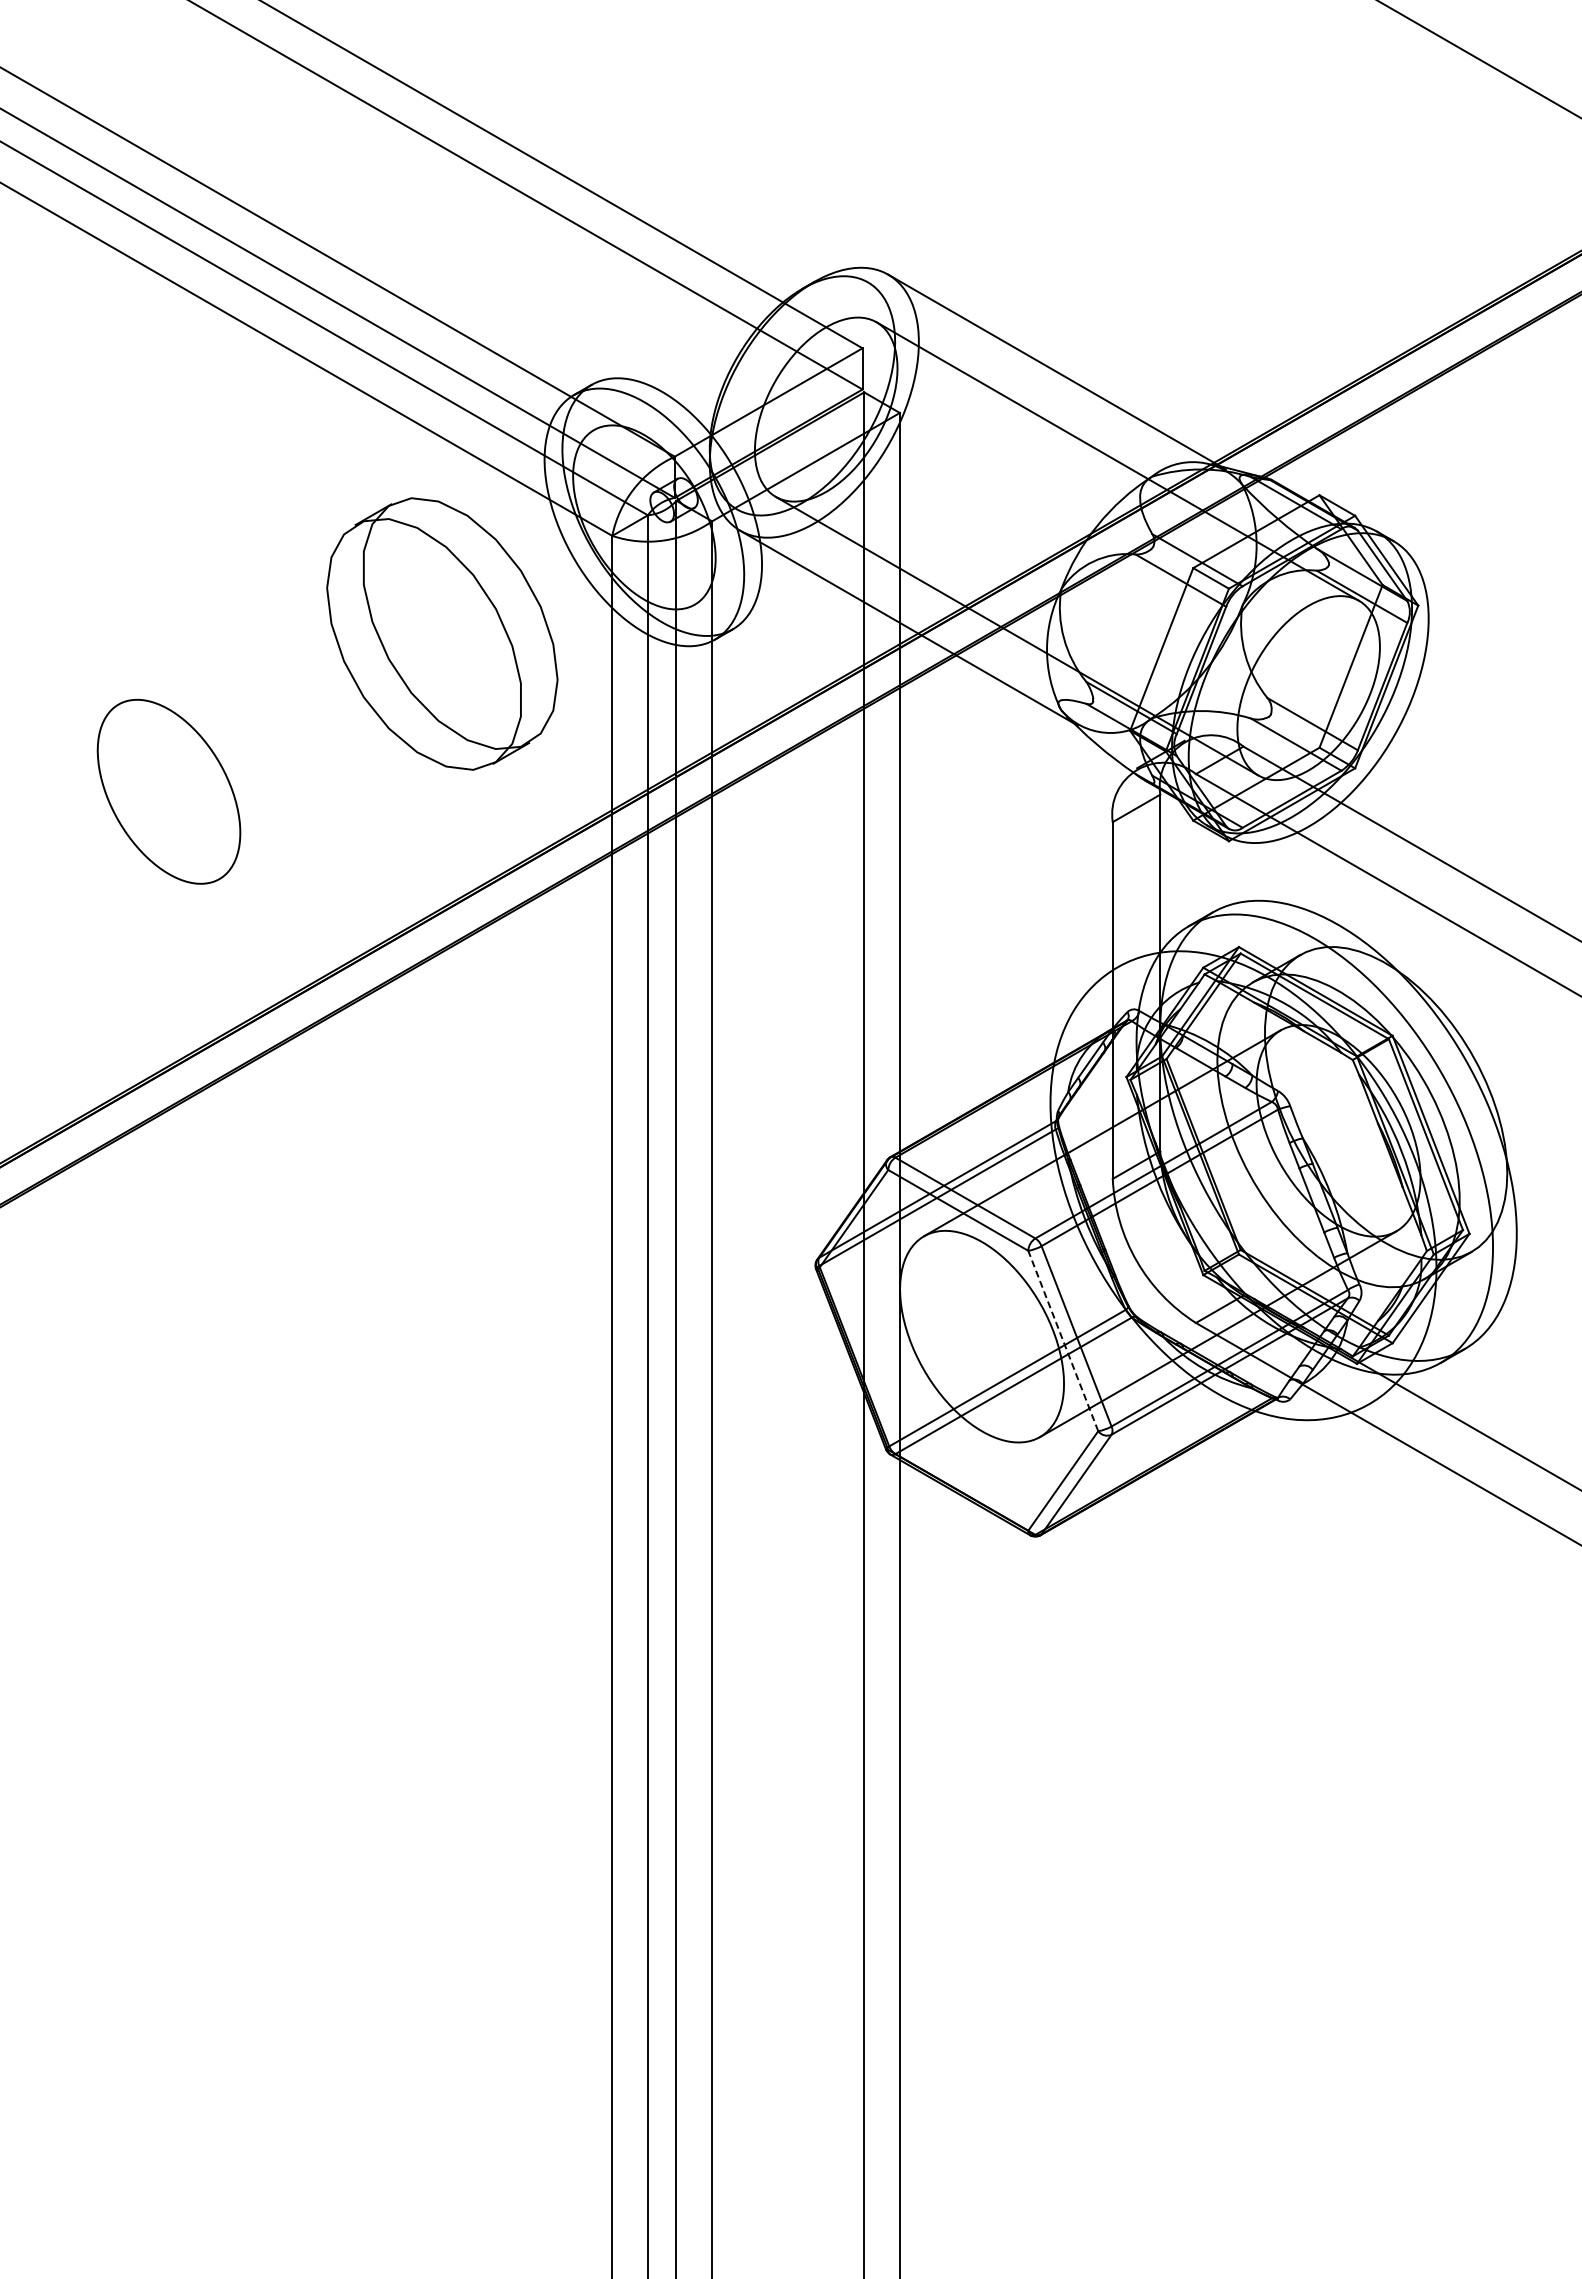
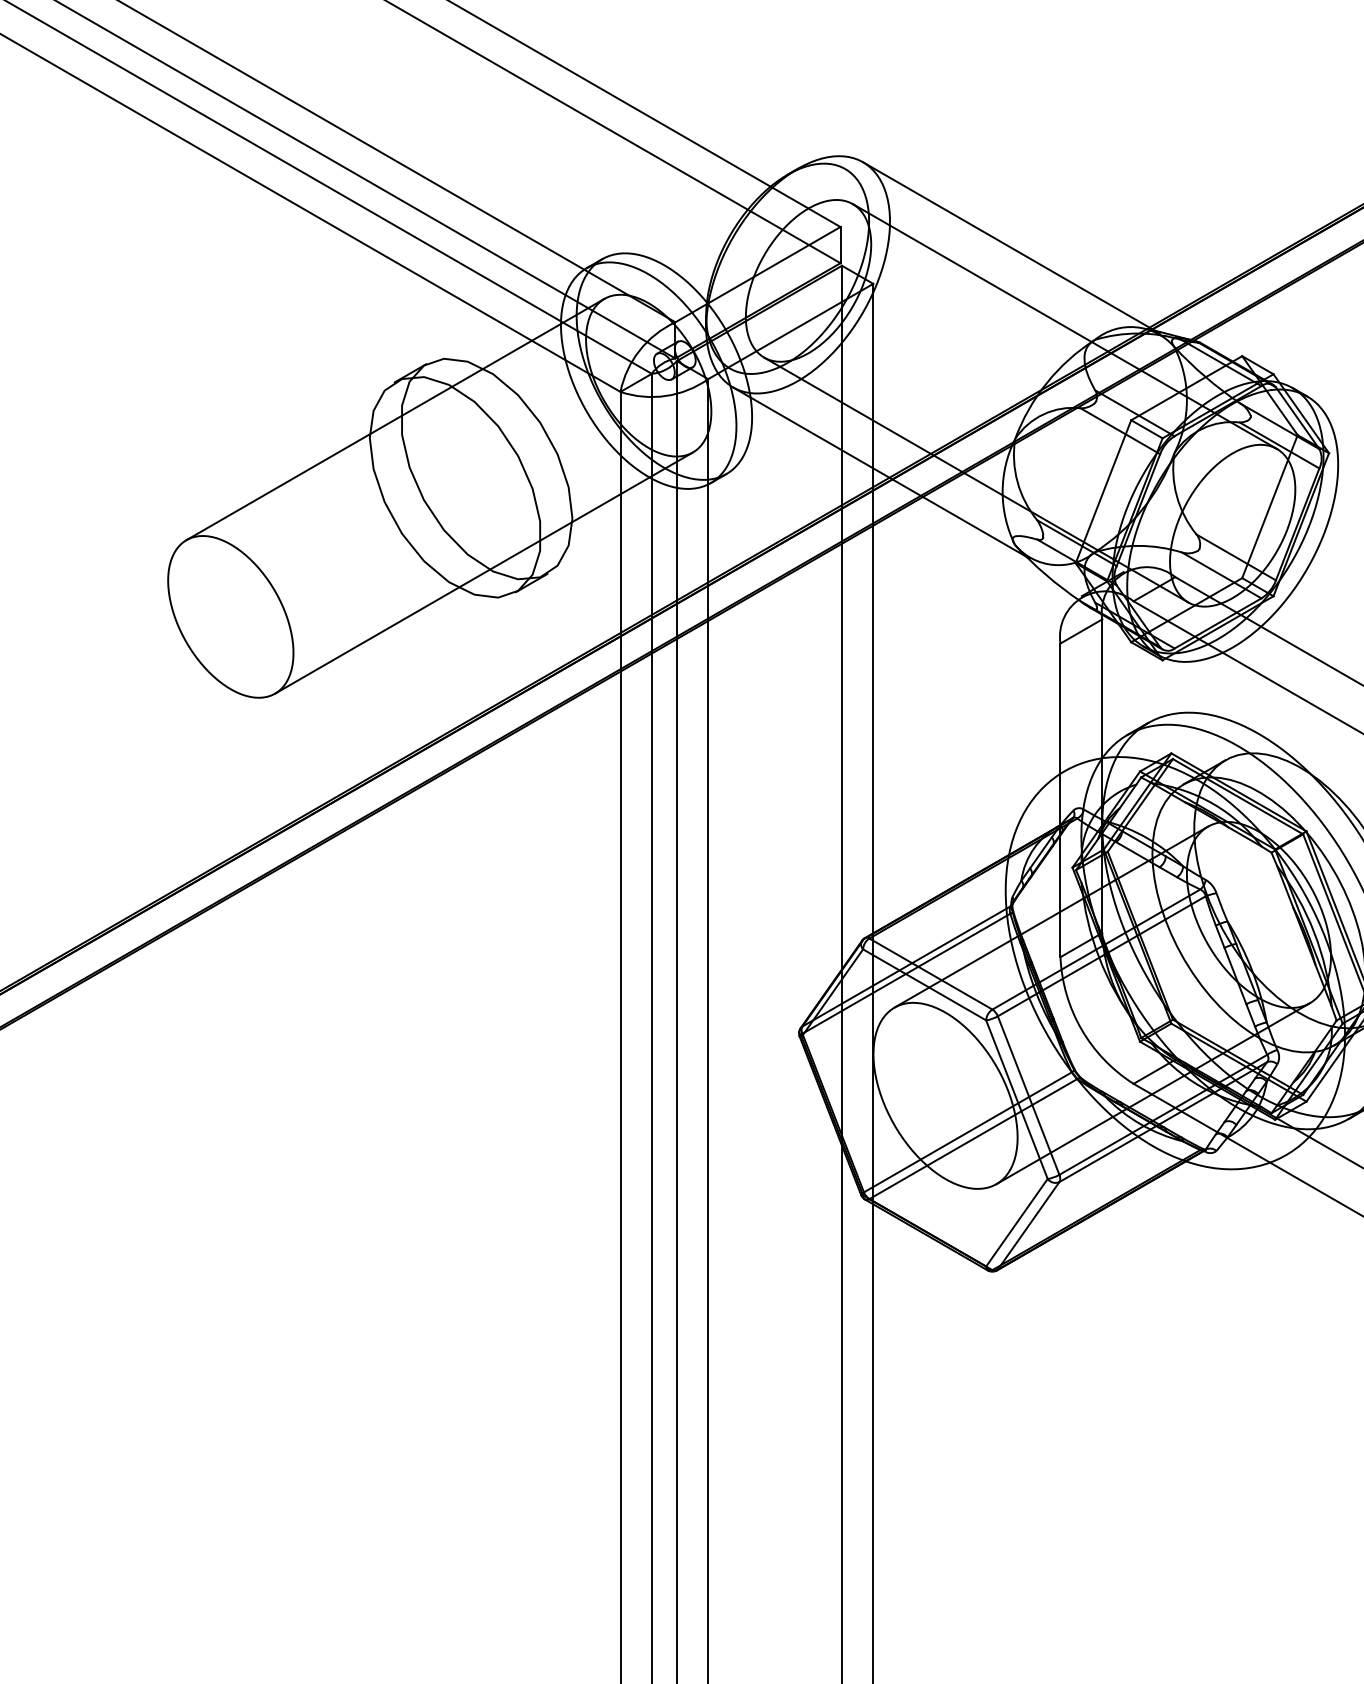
line: (355, 567) -> (394, 419), added
line: (456, 741) -> (483, 572), added
line: (1063, 1341) -> (1017, 1100), dashed -> solid

